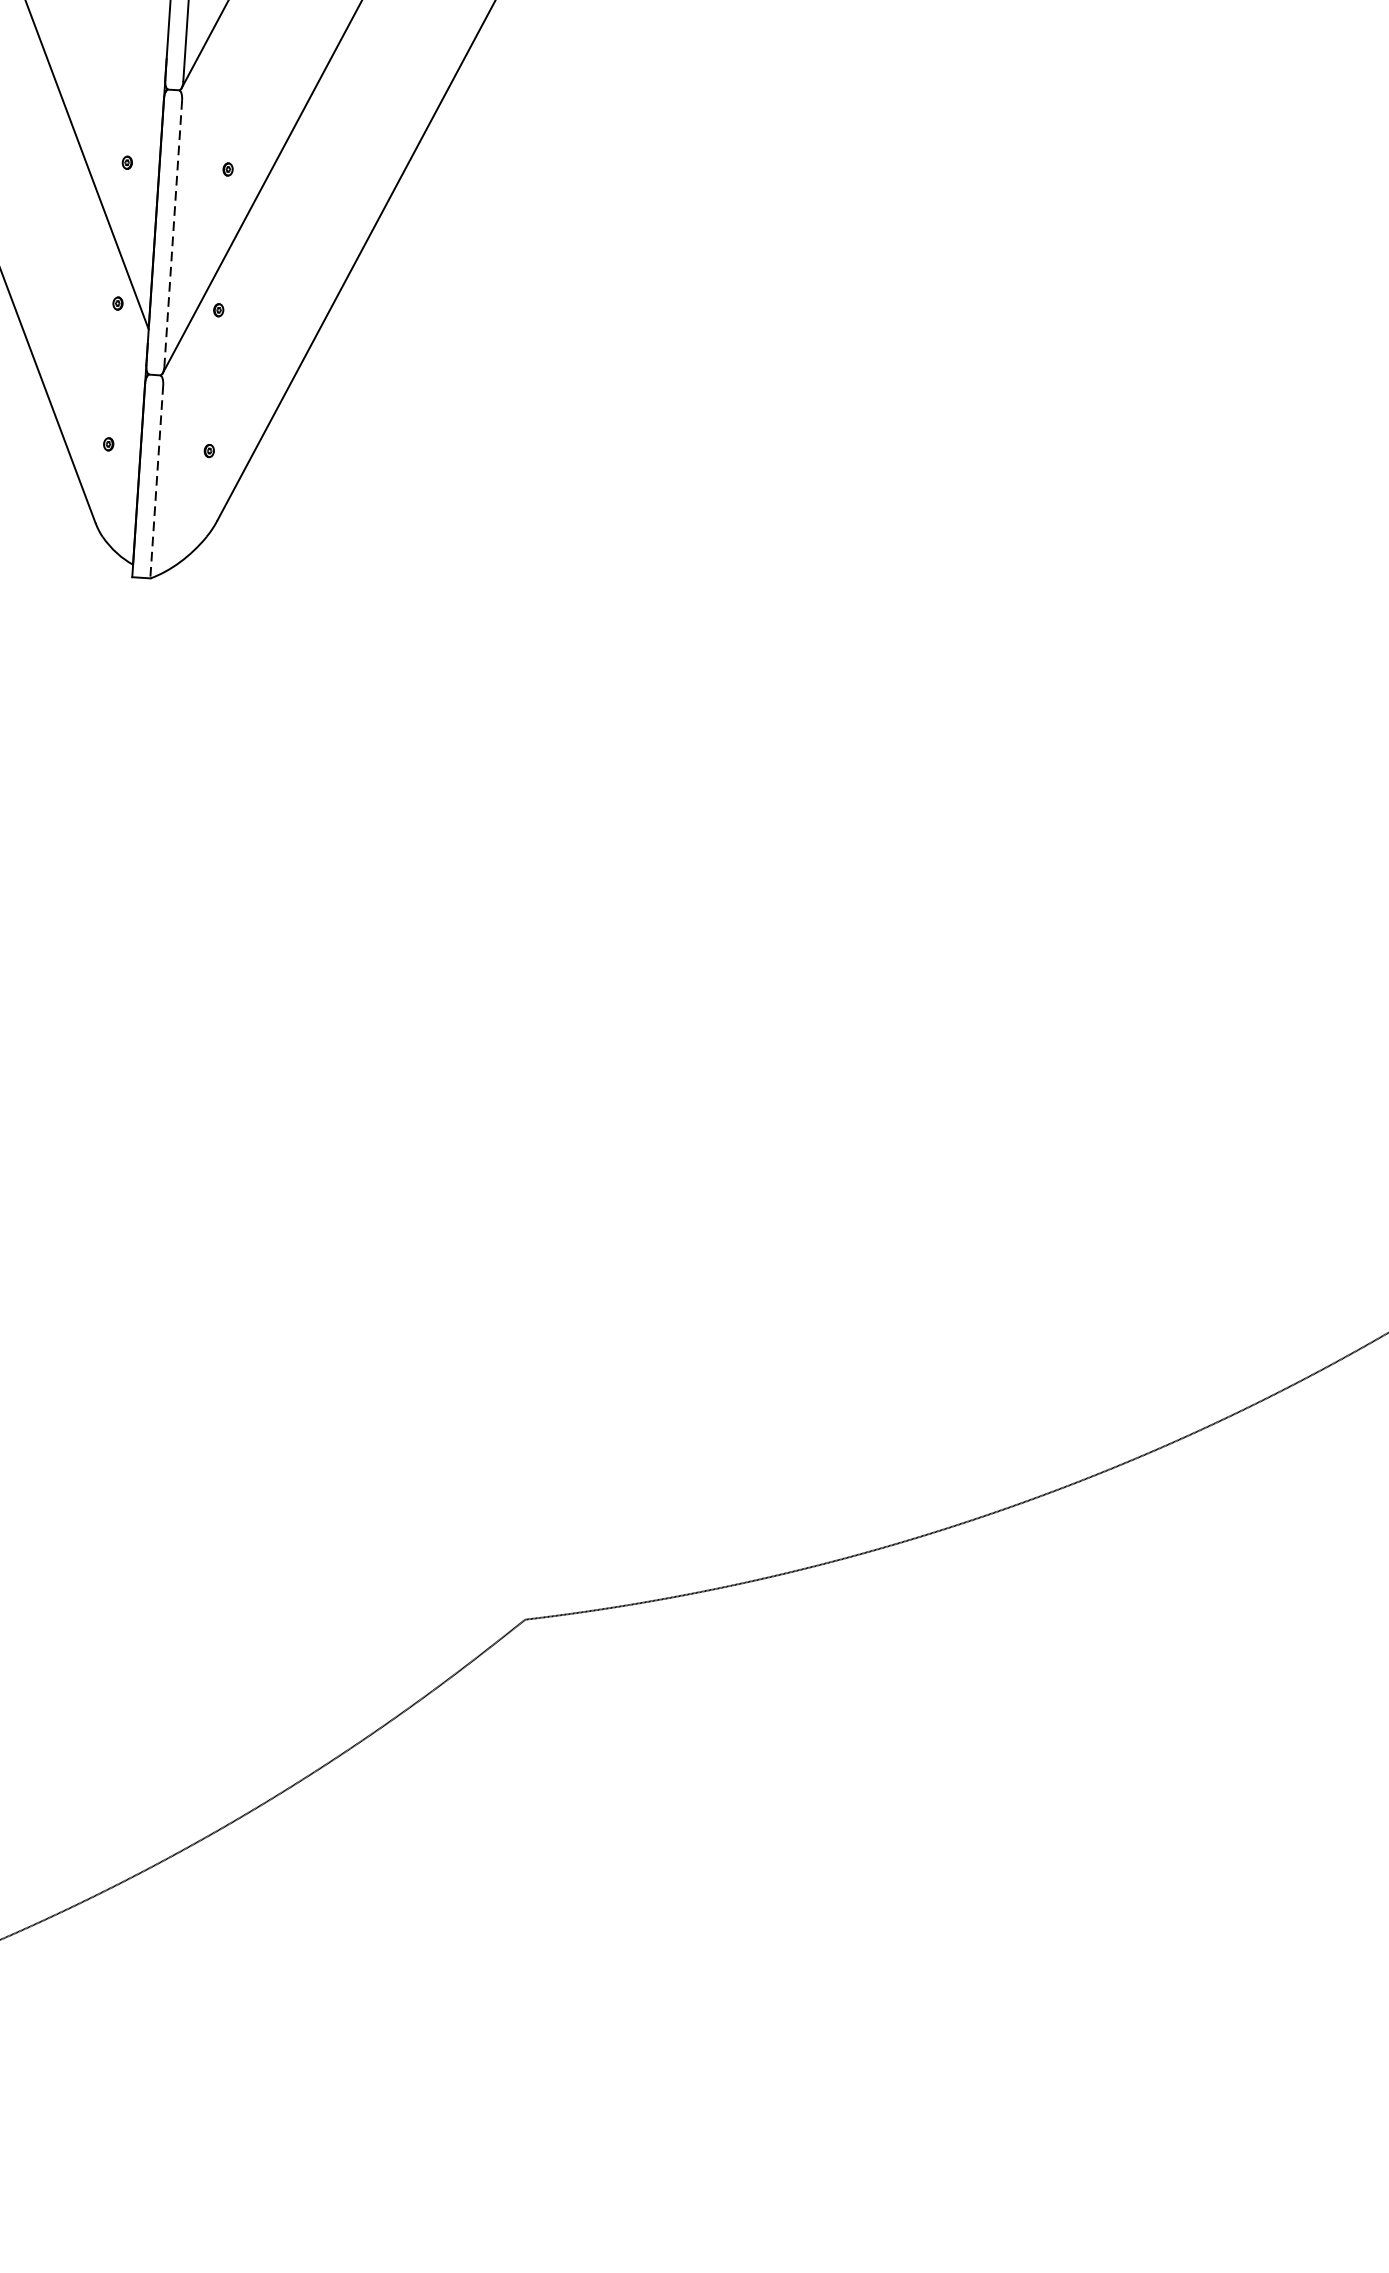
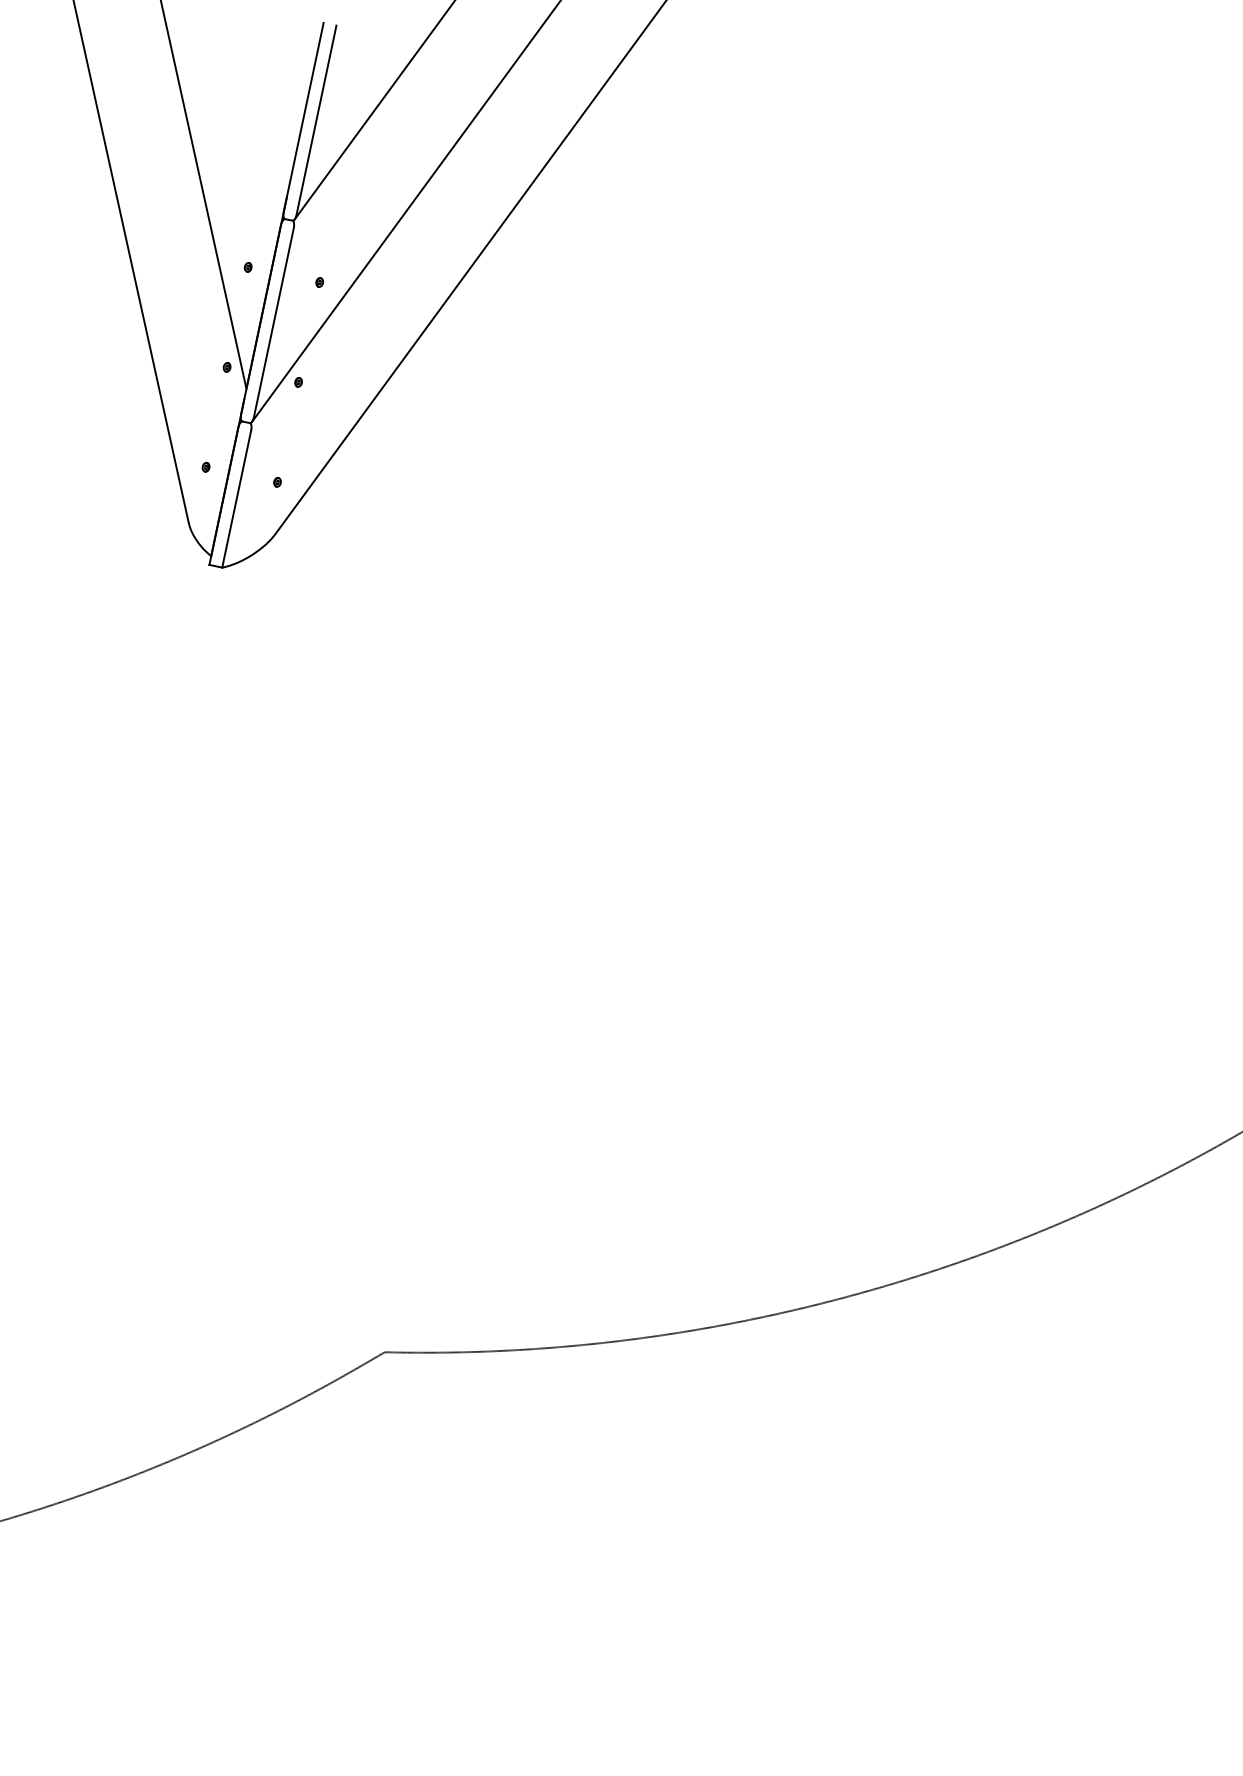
line: (172, 233) -> (273, 322), dashed -> solid
line: (156, 482) -> (236, 499), dashed -> solid

